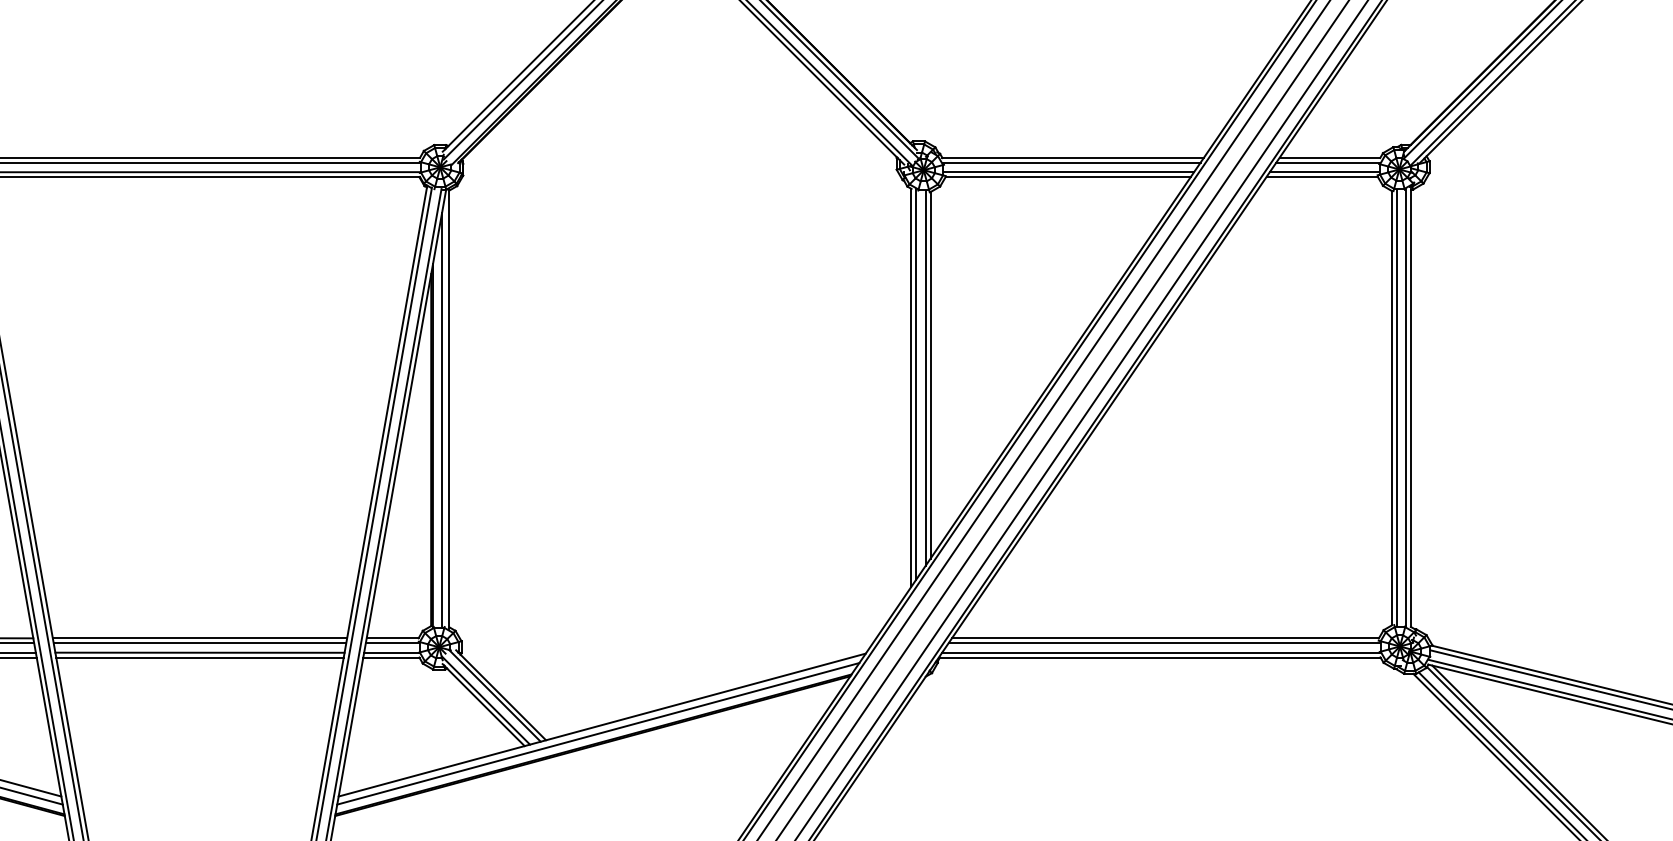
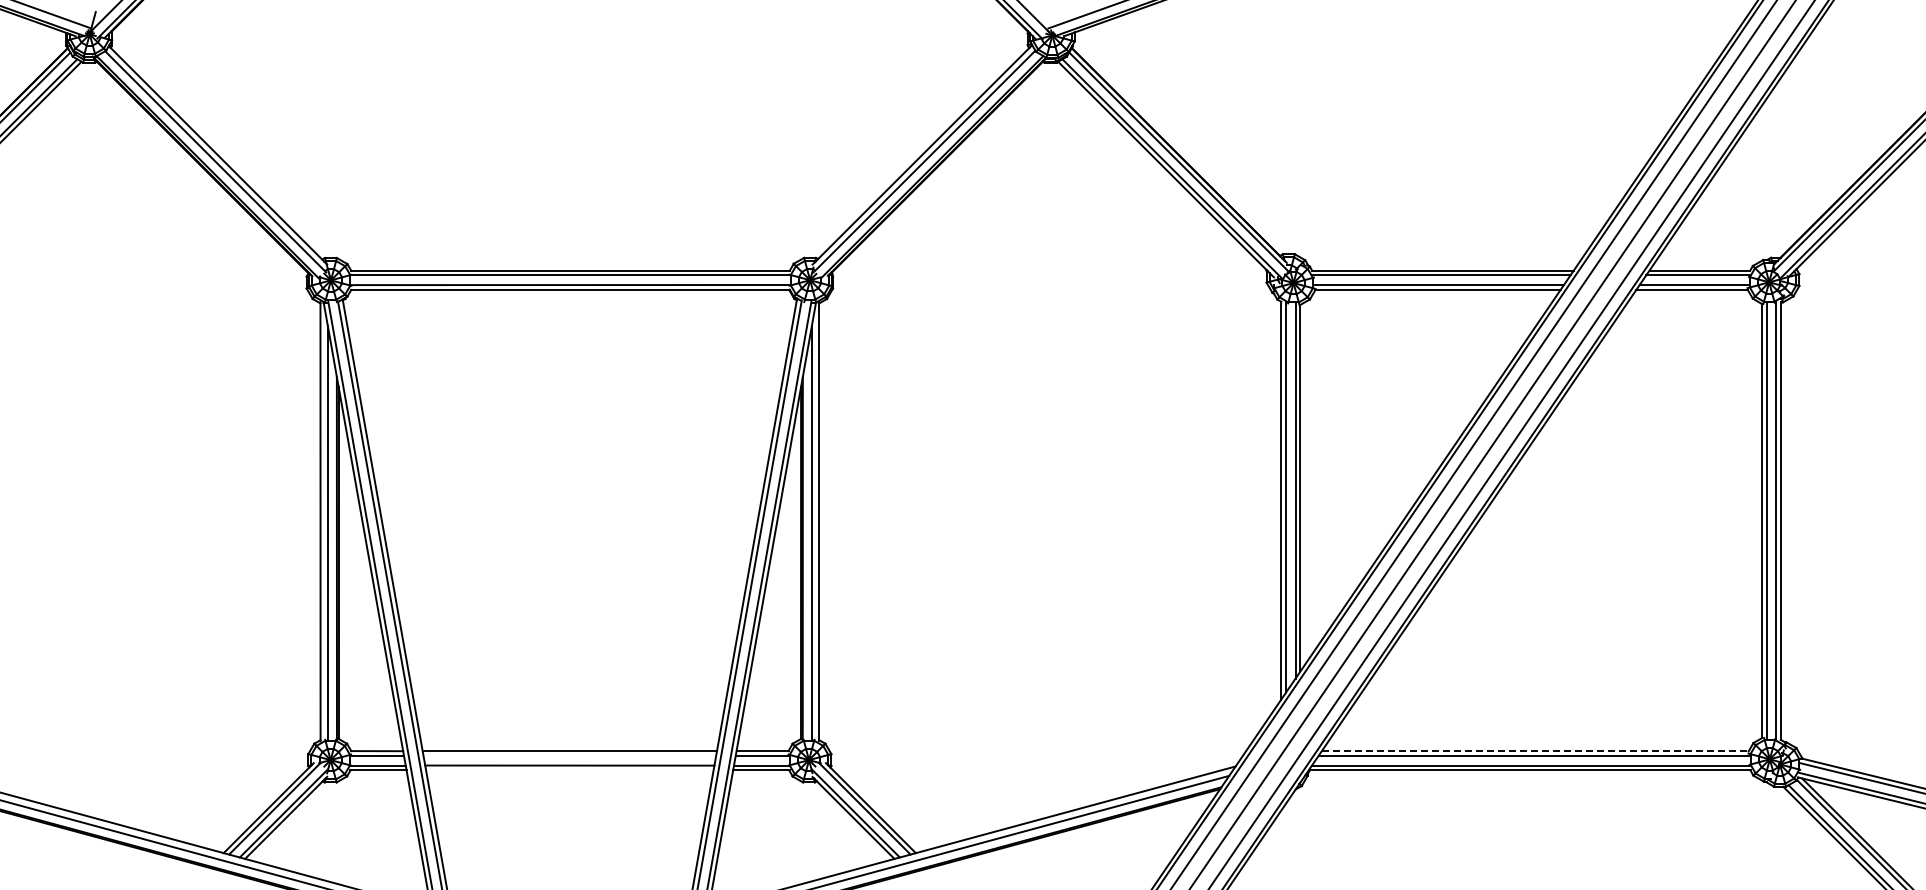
line: (1165, 638) -> (1535, 751), solid -> dashed
line: (199, 642) -> (569, 755), removed
line: (199, 657) -> (569, 770), removed

